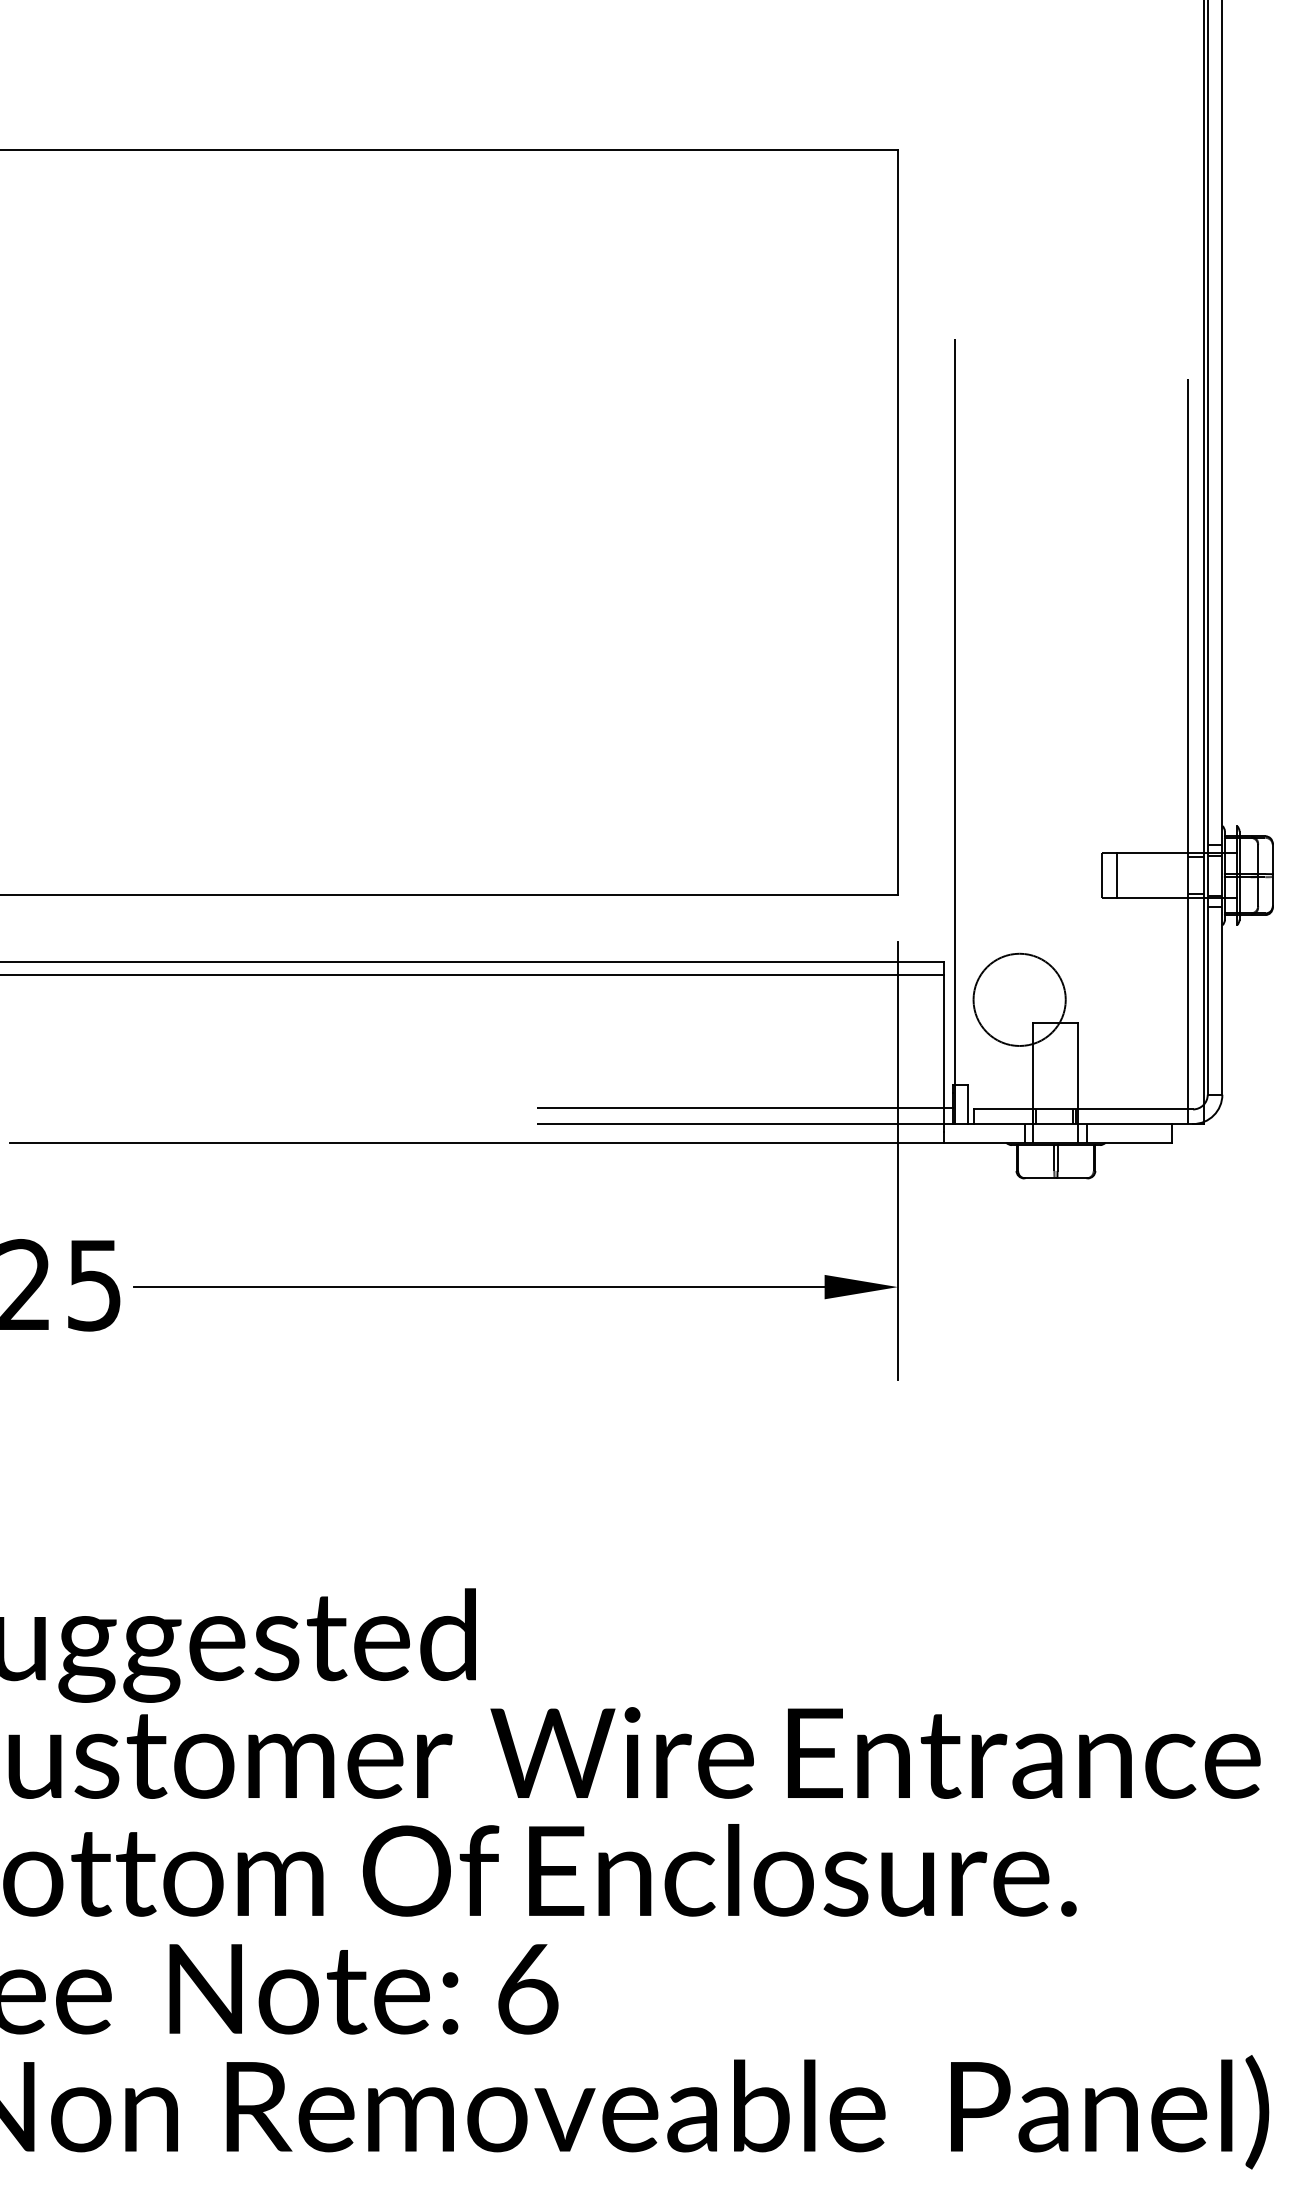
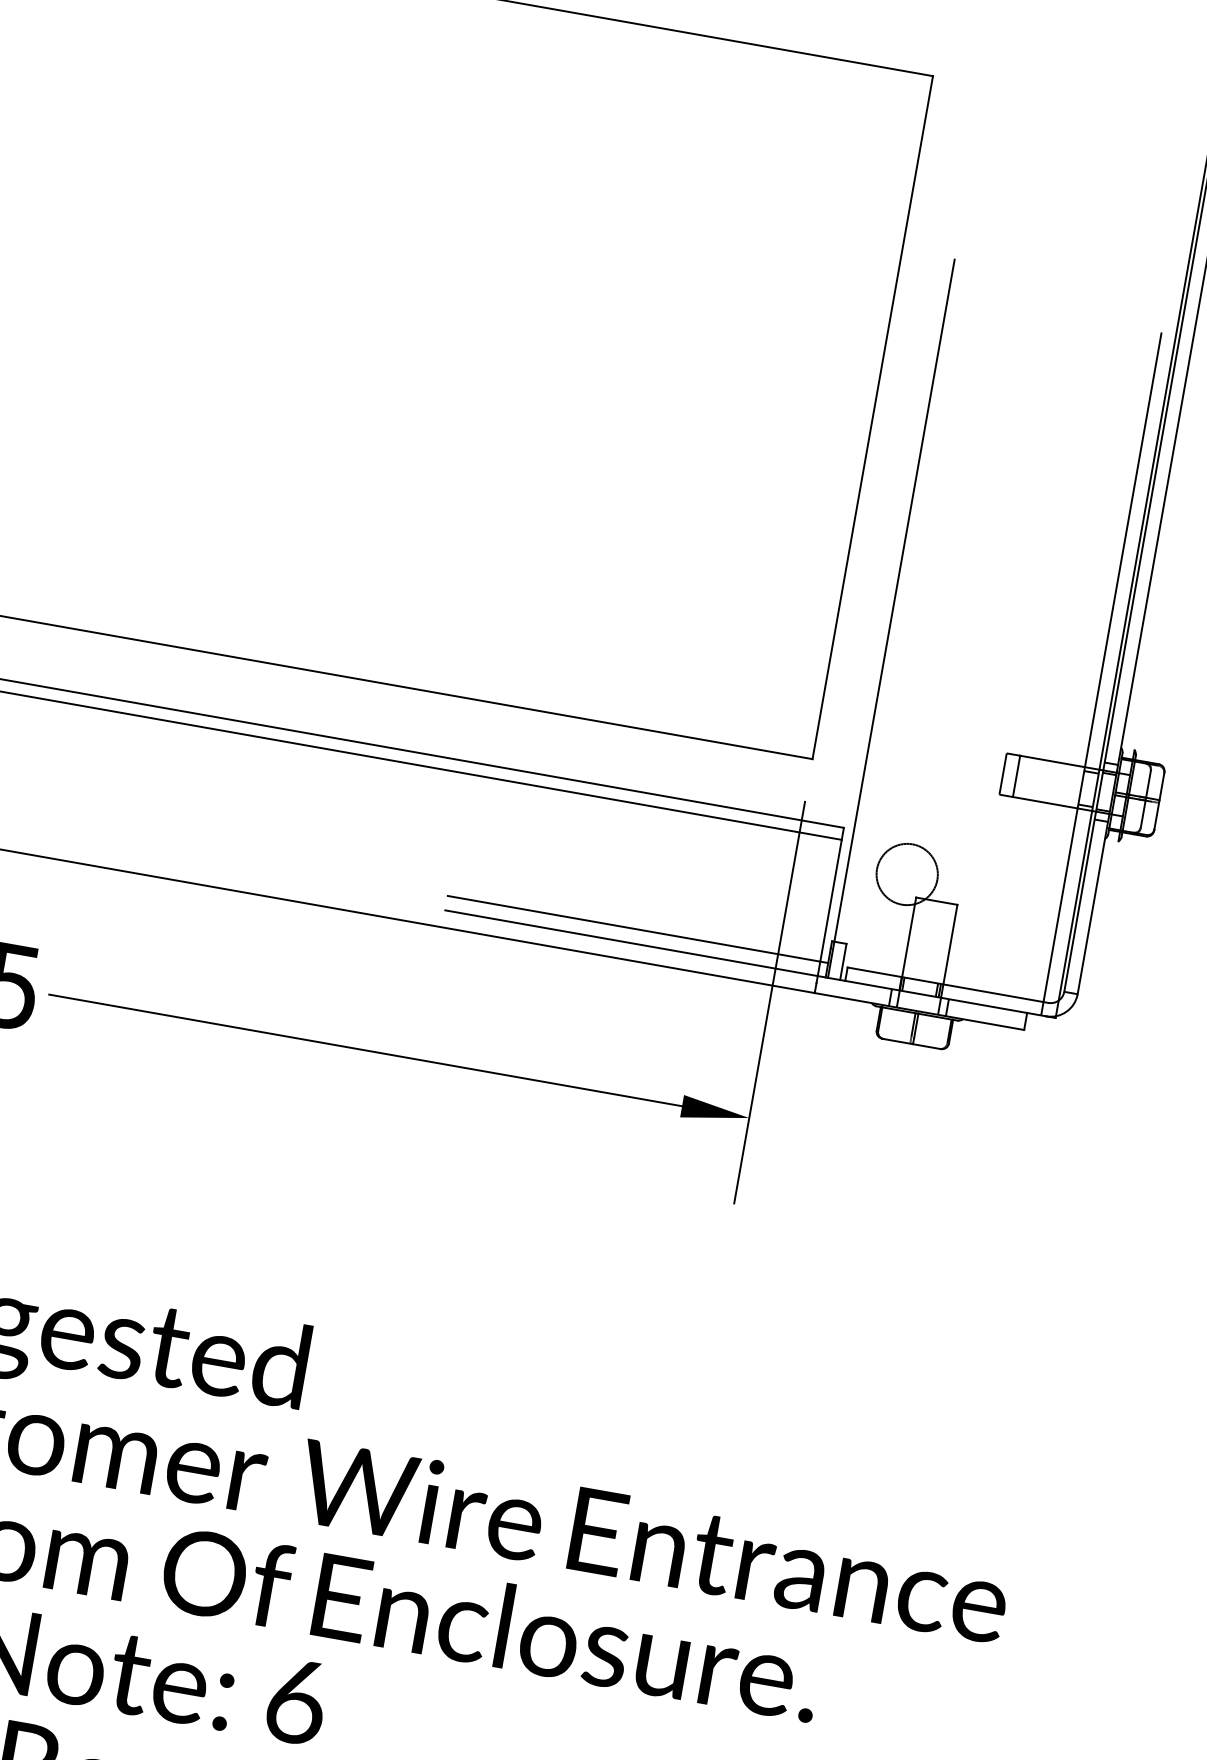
circle: (1019, 999) -> (907, 874), size x0.71

